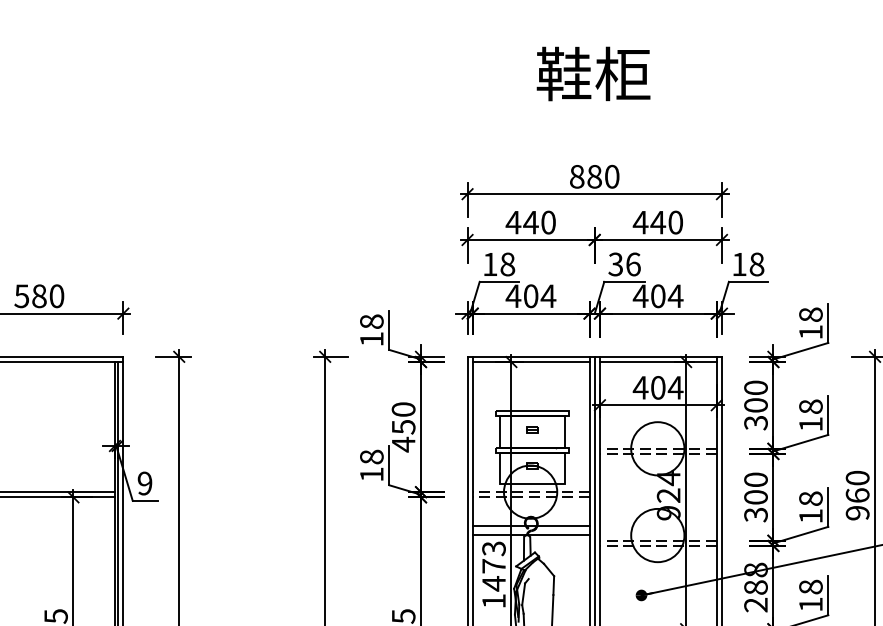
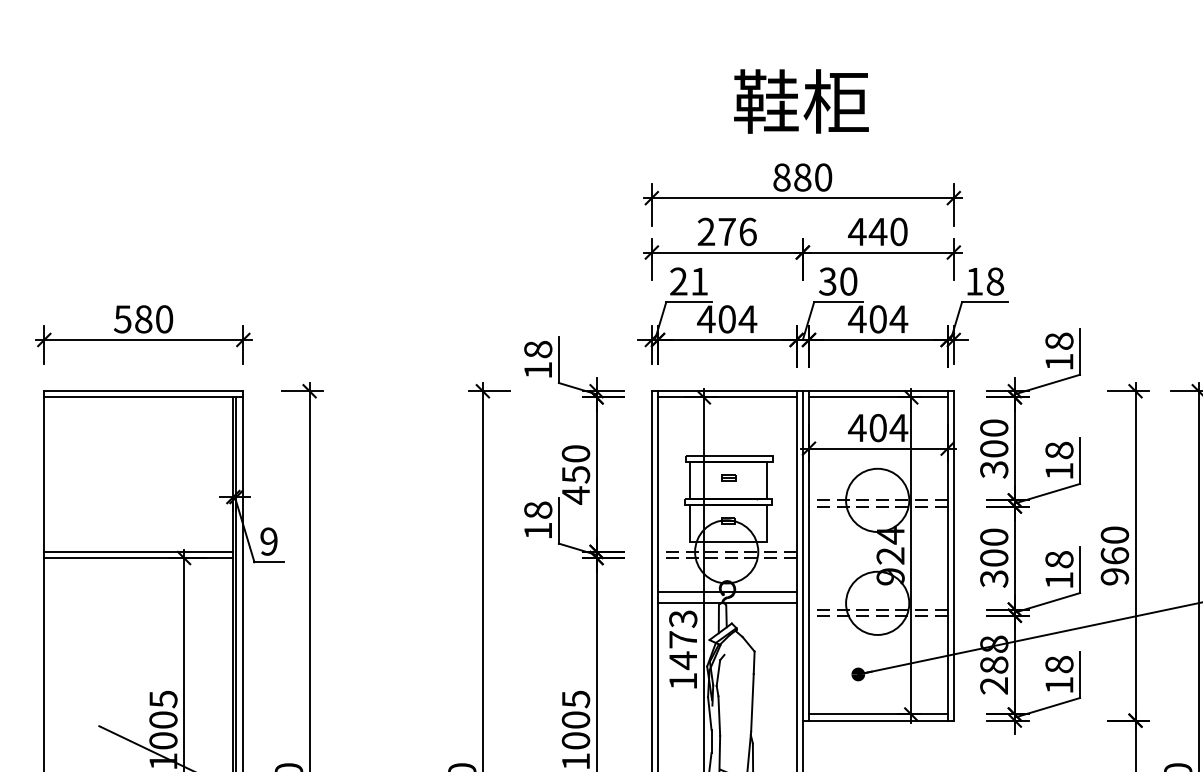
text: (593, 73) -> (801, 101), moved
text: (530, 222) -> (726, 231), 440 -> 276
text: (499, 264) -> (689, 281), 18 -> 21
text: (633, 264) -> (848, 281), 36 -> 30

